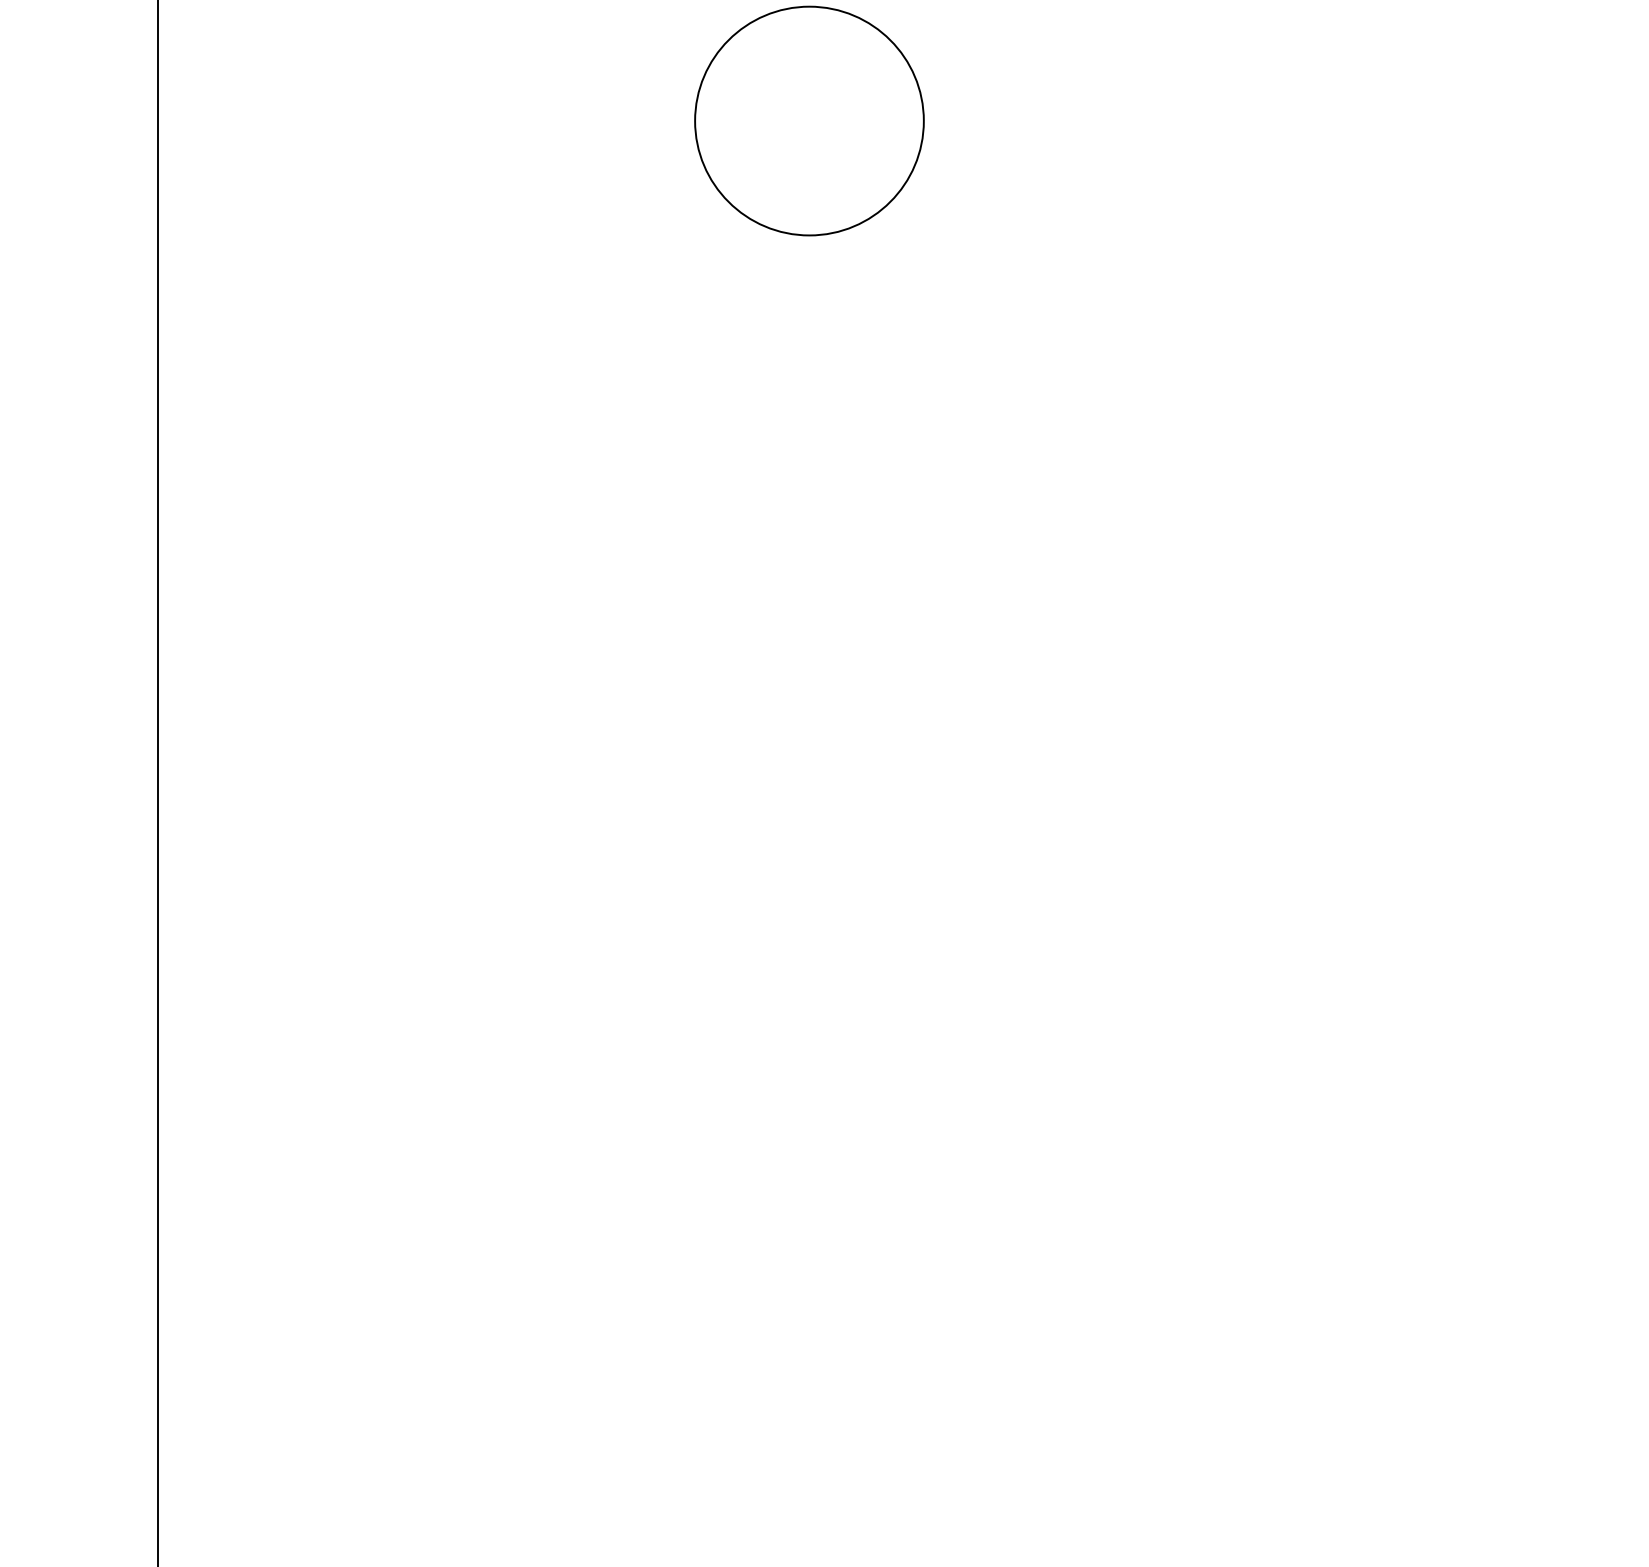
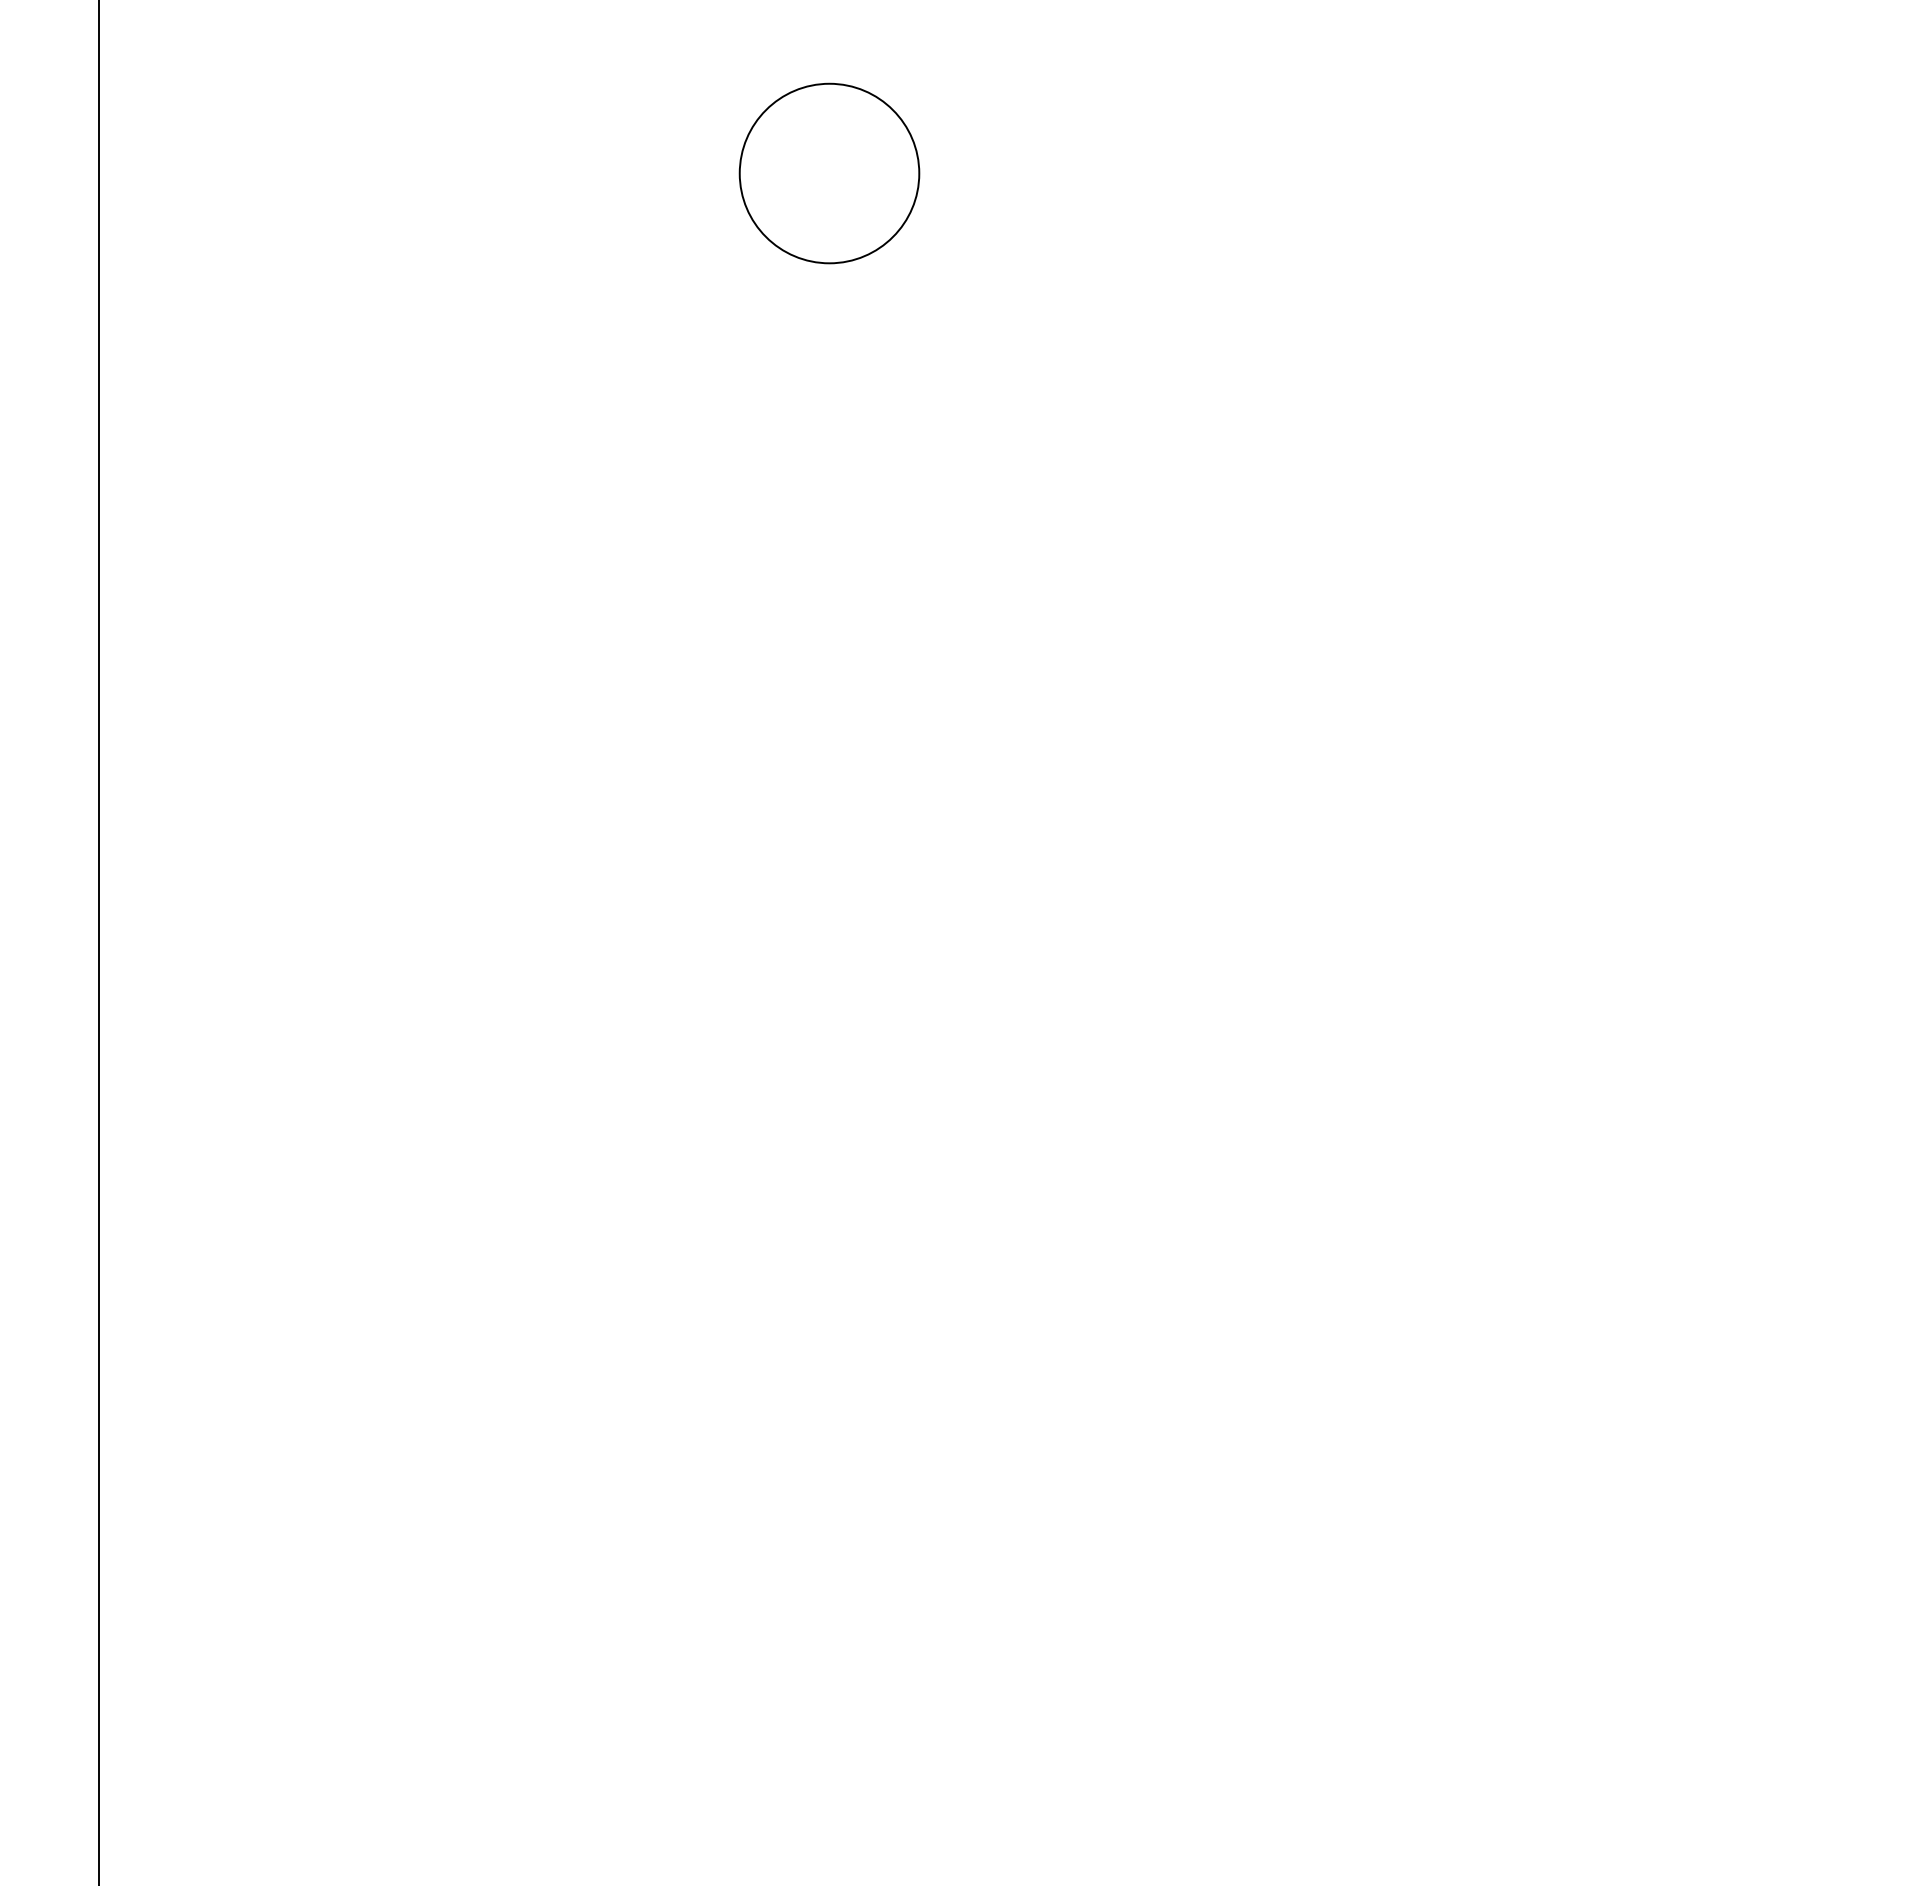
circle: (809, 121) -> (829, 173), size x0.7

